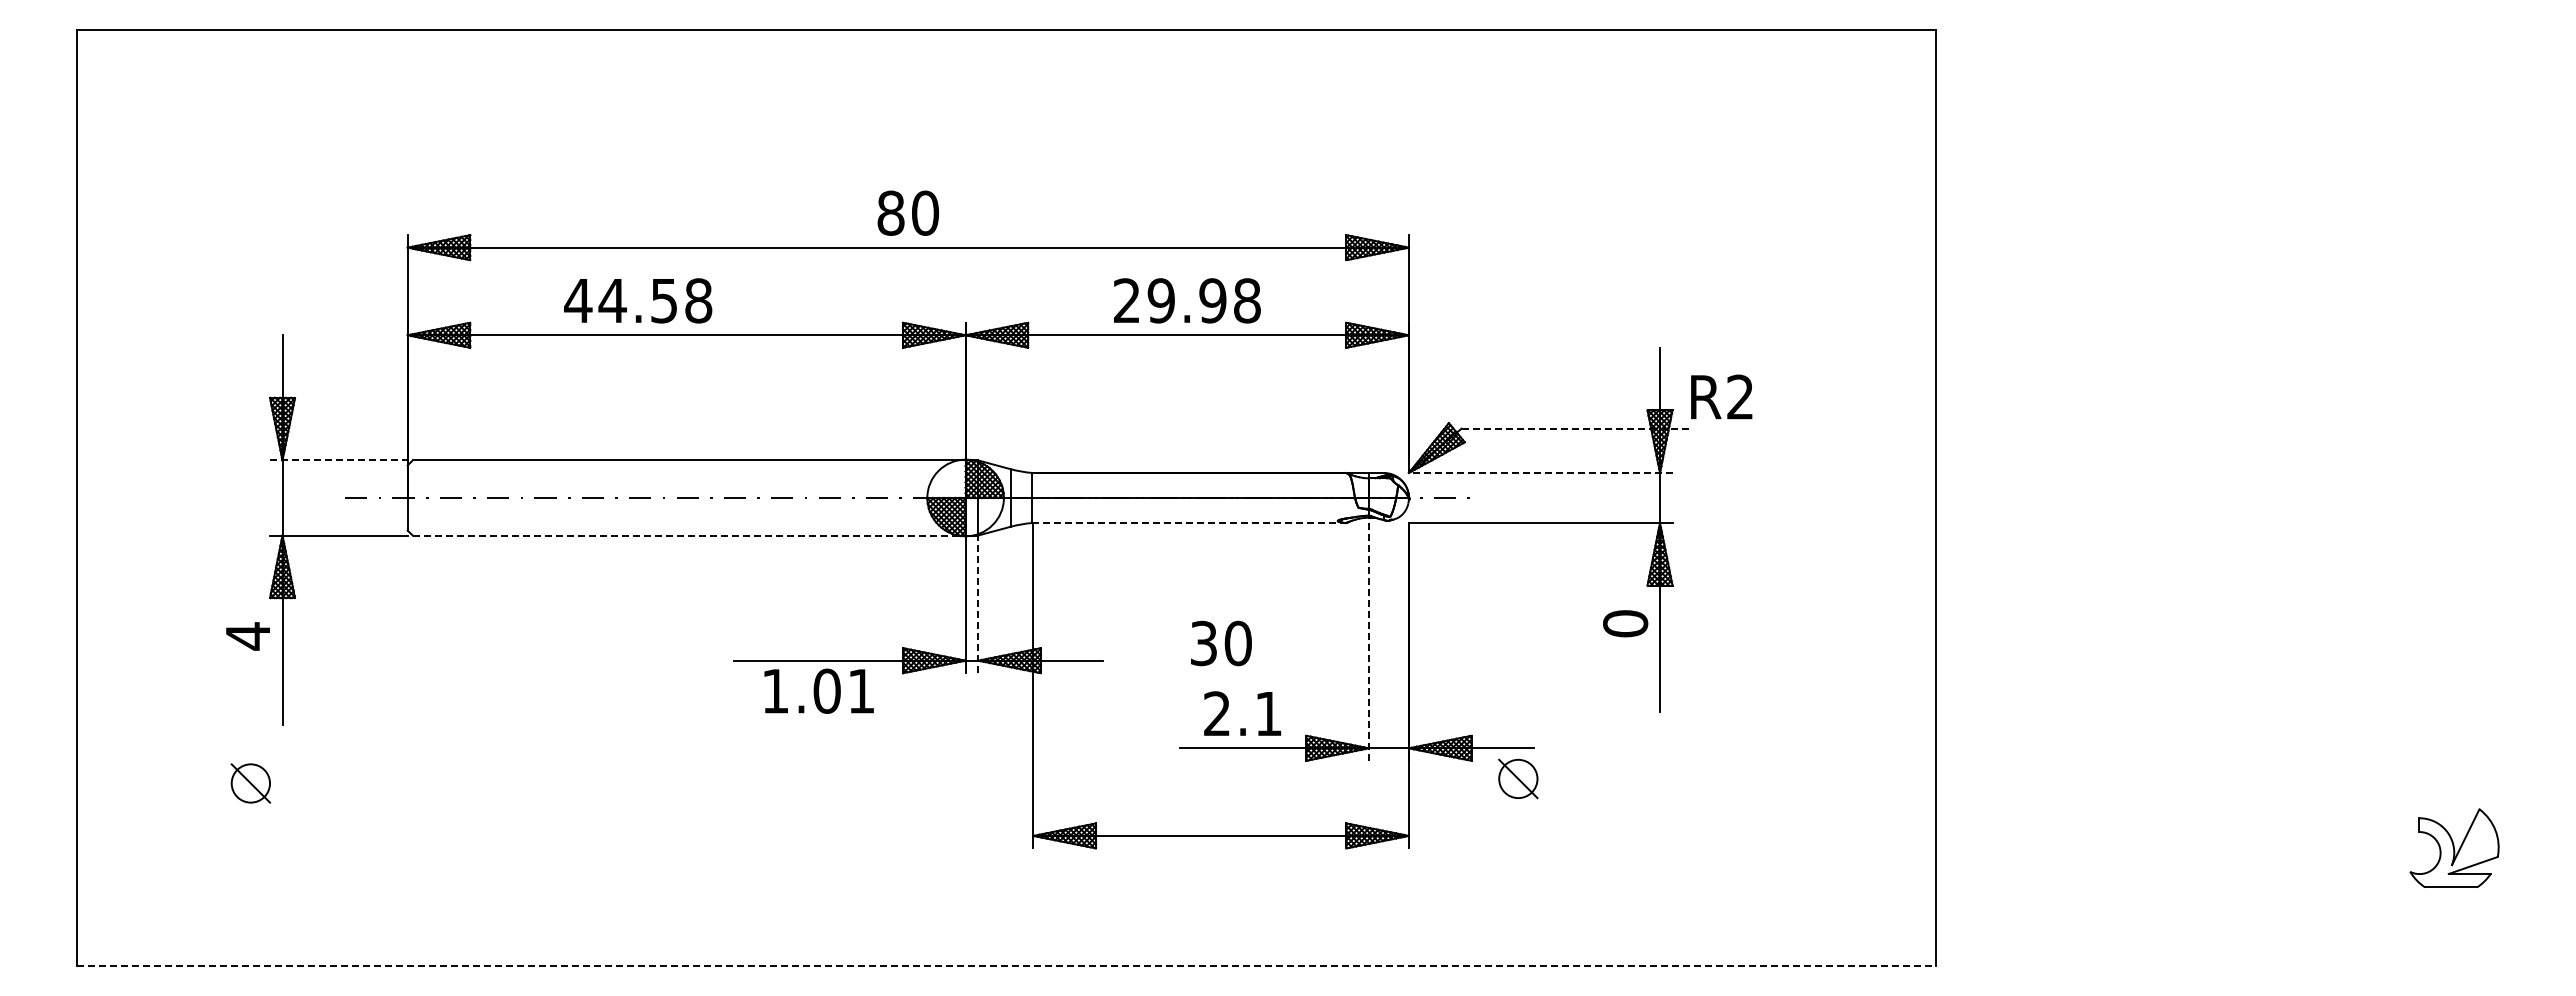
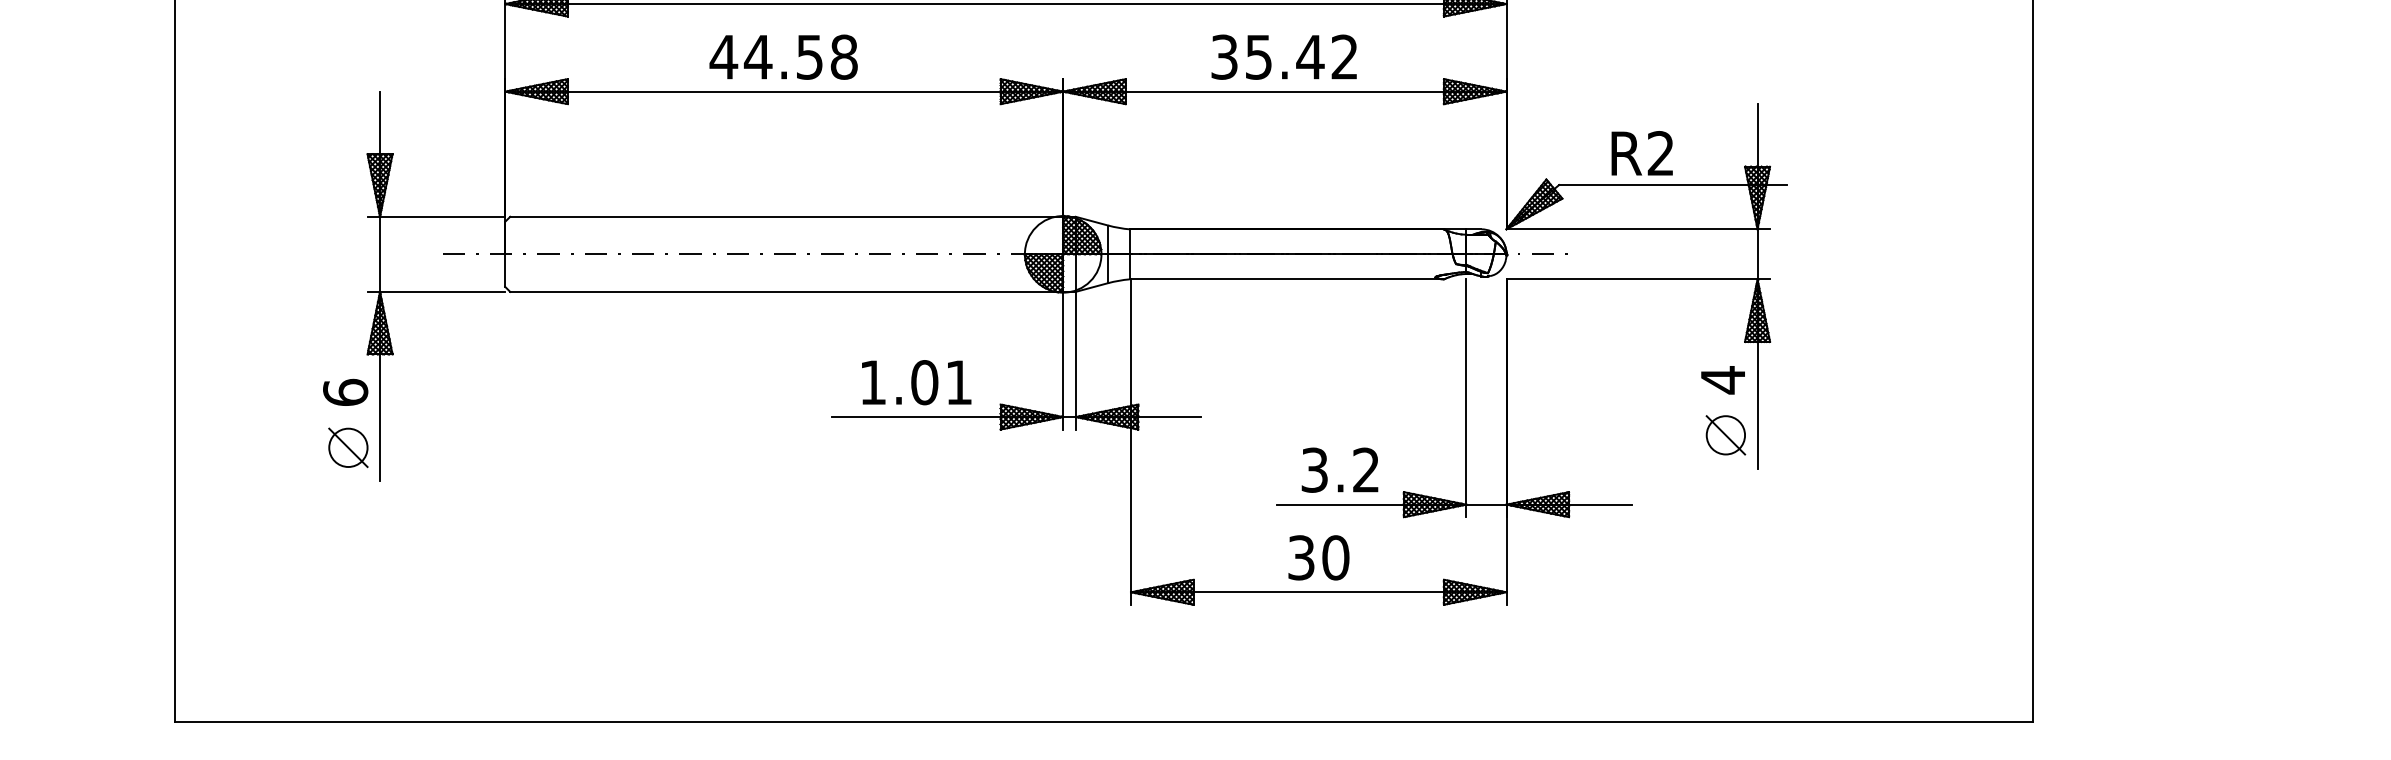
text: (638, 300) -> (784, 56), moved
text: (1187, 300) -> (1285, 56), 29.98 -> 35.42
text: (1721, 396) -> (1642, 152), moved
line: (1575, 428) -> (1673, 184), dashed -> solid
line: (338, 460) -> (436, 216), dashed -> solid
line: (1540, 472) -> (1638, 228), dashed -> solid
line: (1188, 523) -> (1286, 279), dashed -> solid
line: (689, 535) -> (787, 291), dashed -> solid
line: (978, 604) -> (1076, 360), dashed -> solid
text: (1625, 623) -> (1723, 379), 0 -> 4
text: (247, 636) -> (345, 392), 4 -> 6
line: (1368, 641) -> (1466, 397), dashed -> solid
text: (1221, 643) -> (1319, 557), moved
text: (818, 690) -> (916, 381), moved
text: (1242, 713) -> (1340, 469), 2.1 -> 3.2
part: (1518, 778) -> (1726, 434), moved
part: (250, 783) -> (348, 447), moved
line: (1007, 966) -> (1105, 722), dashed -> solid

